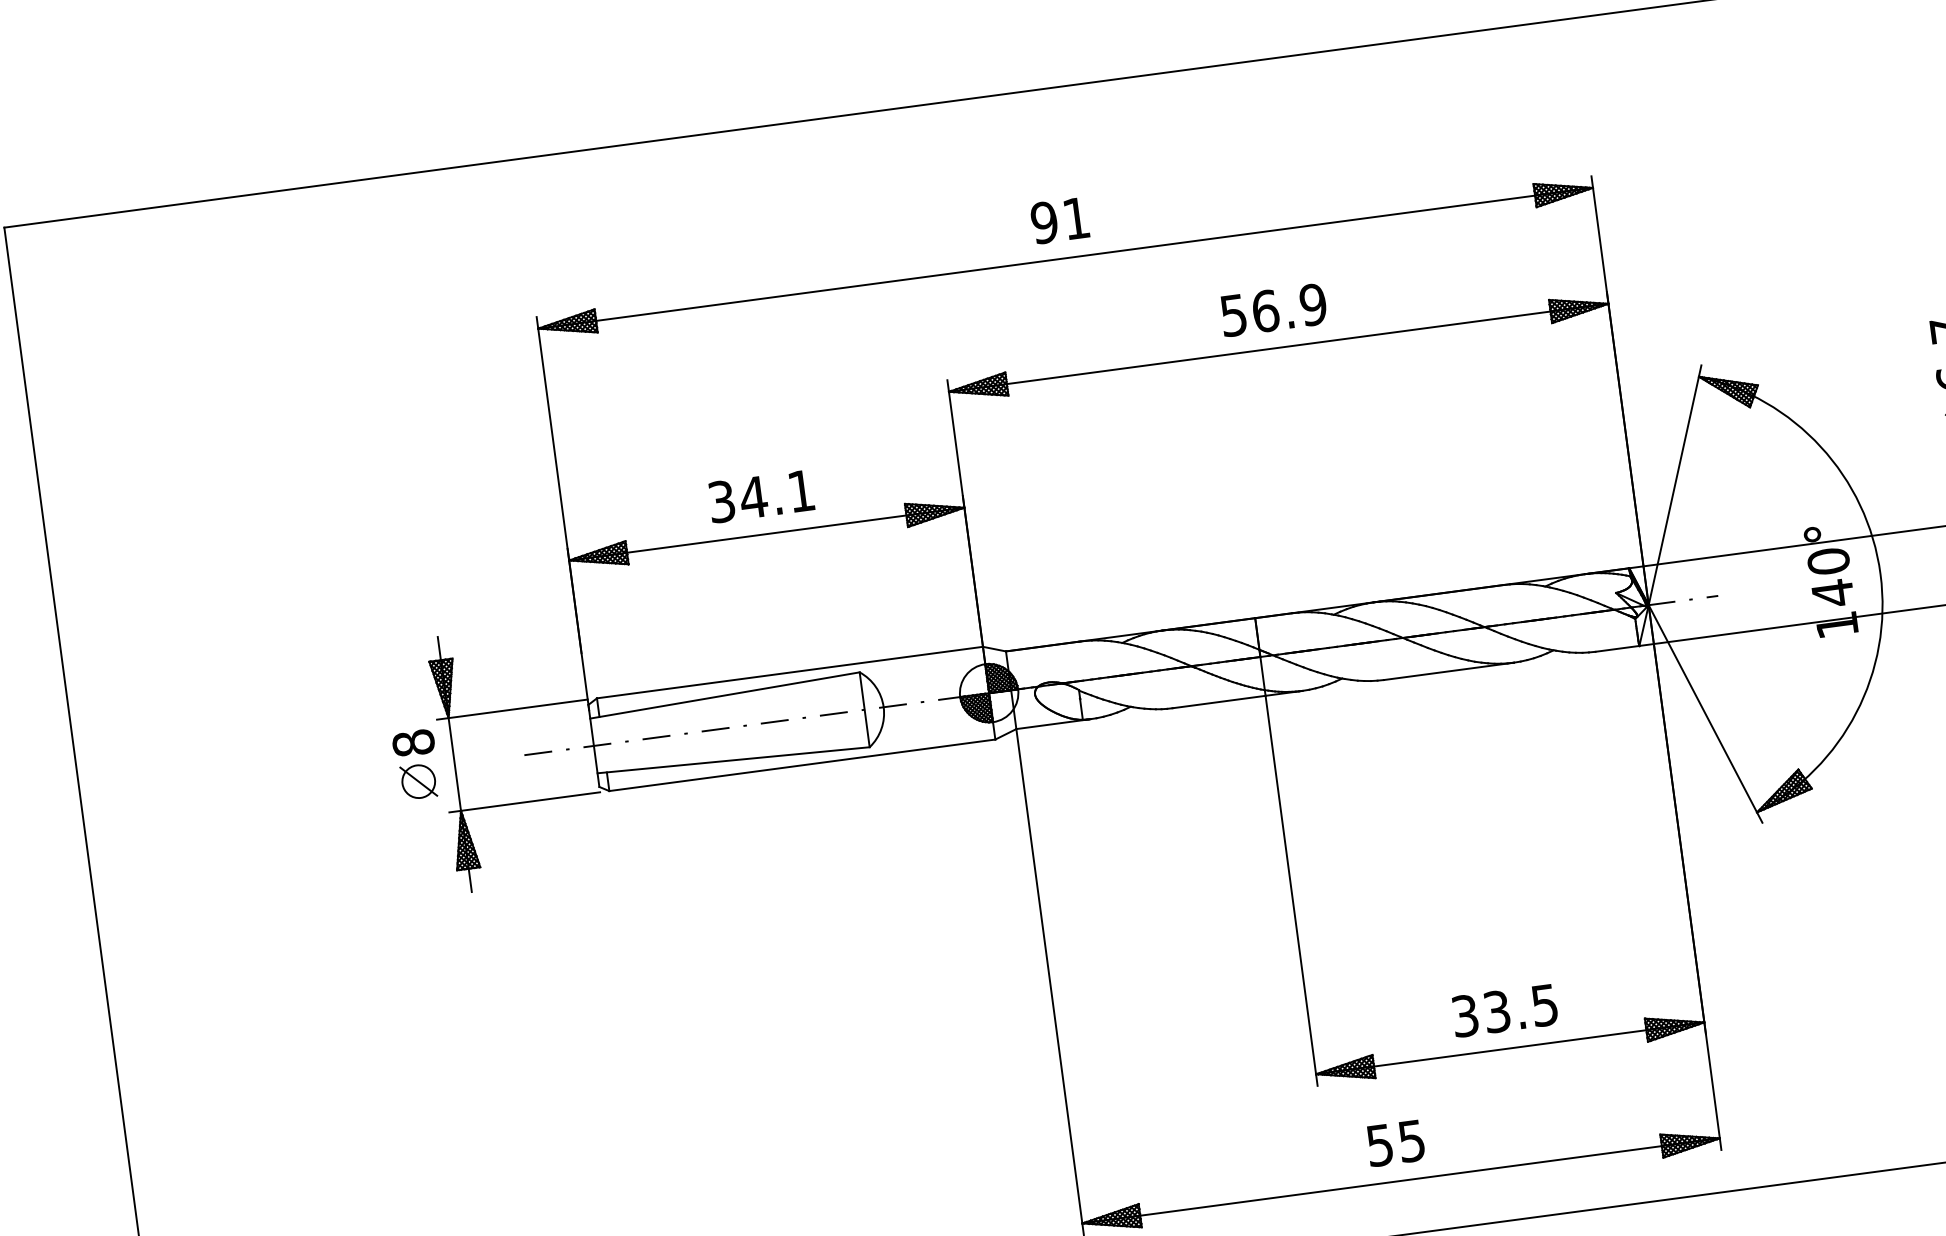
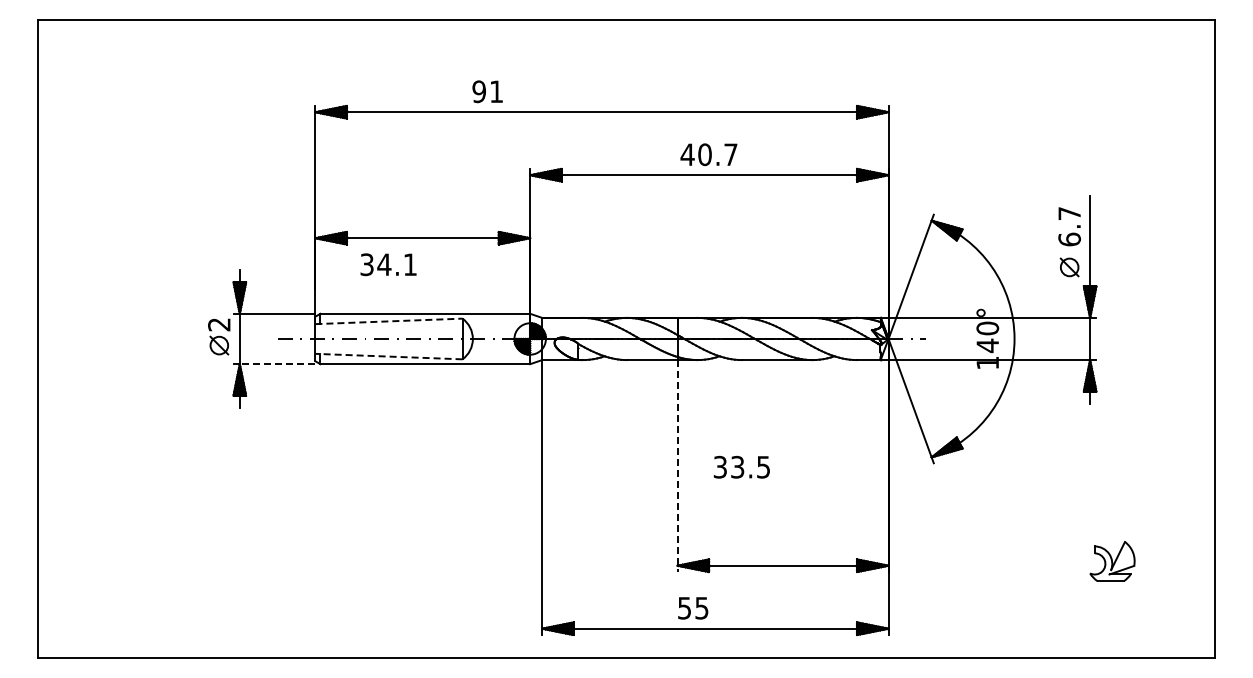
text: (1059, 220) -> (487, 91), moved
text: (1271, 309) -> (708, 154), 56.9 -> 40.7
text: (761, 496) -> (388, 264), moved
line: (724, 695) -> (388, 321), solid -> dashed
text: (413, 742) -> (219, 324), 8 -> 2
line: (732, 760) -> (388, 356), solid -> dashed
line: (530, 802) -> (277, 364), solid -> dashed
line: (1291, 891) -> (677, 466), solid -> dashed
text: (1503, 1009) -> (741, 466), moved
text: (1396, 1143) -> (693, 608), moved

